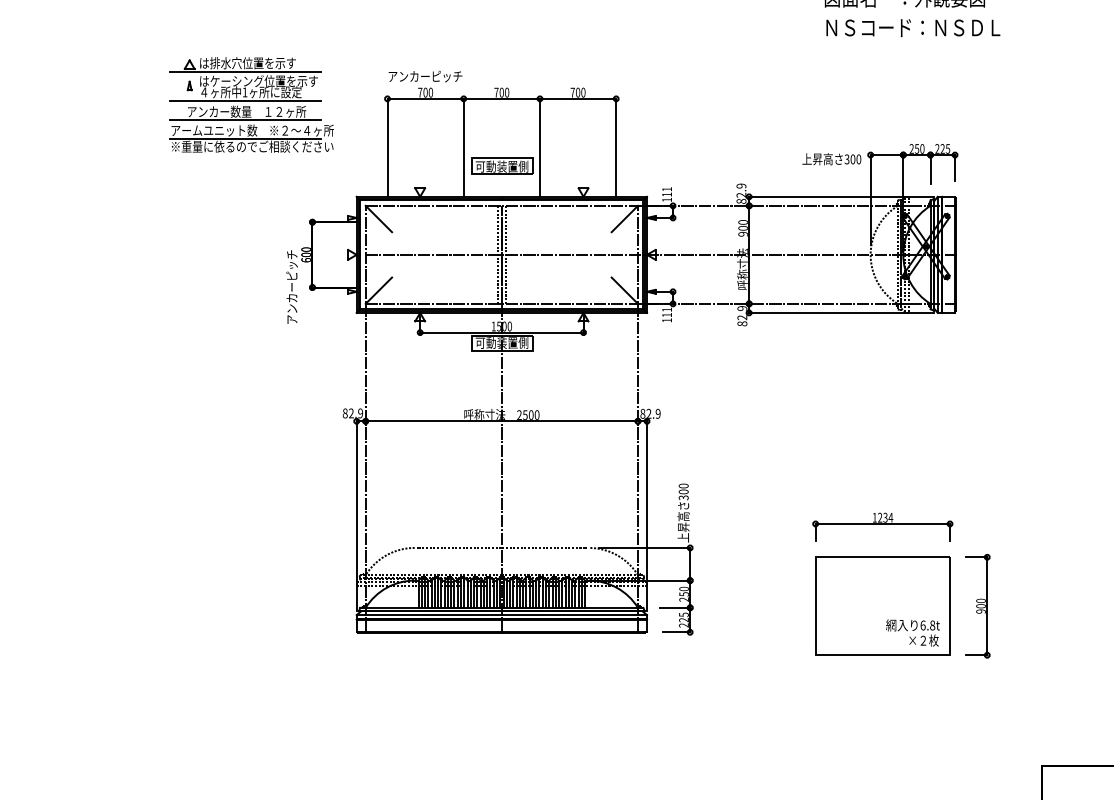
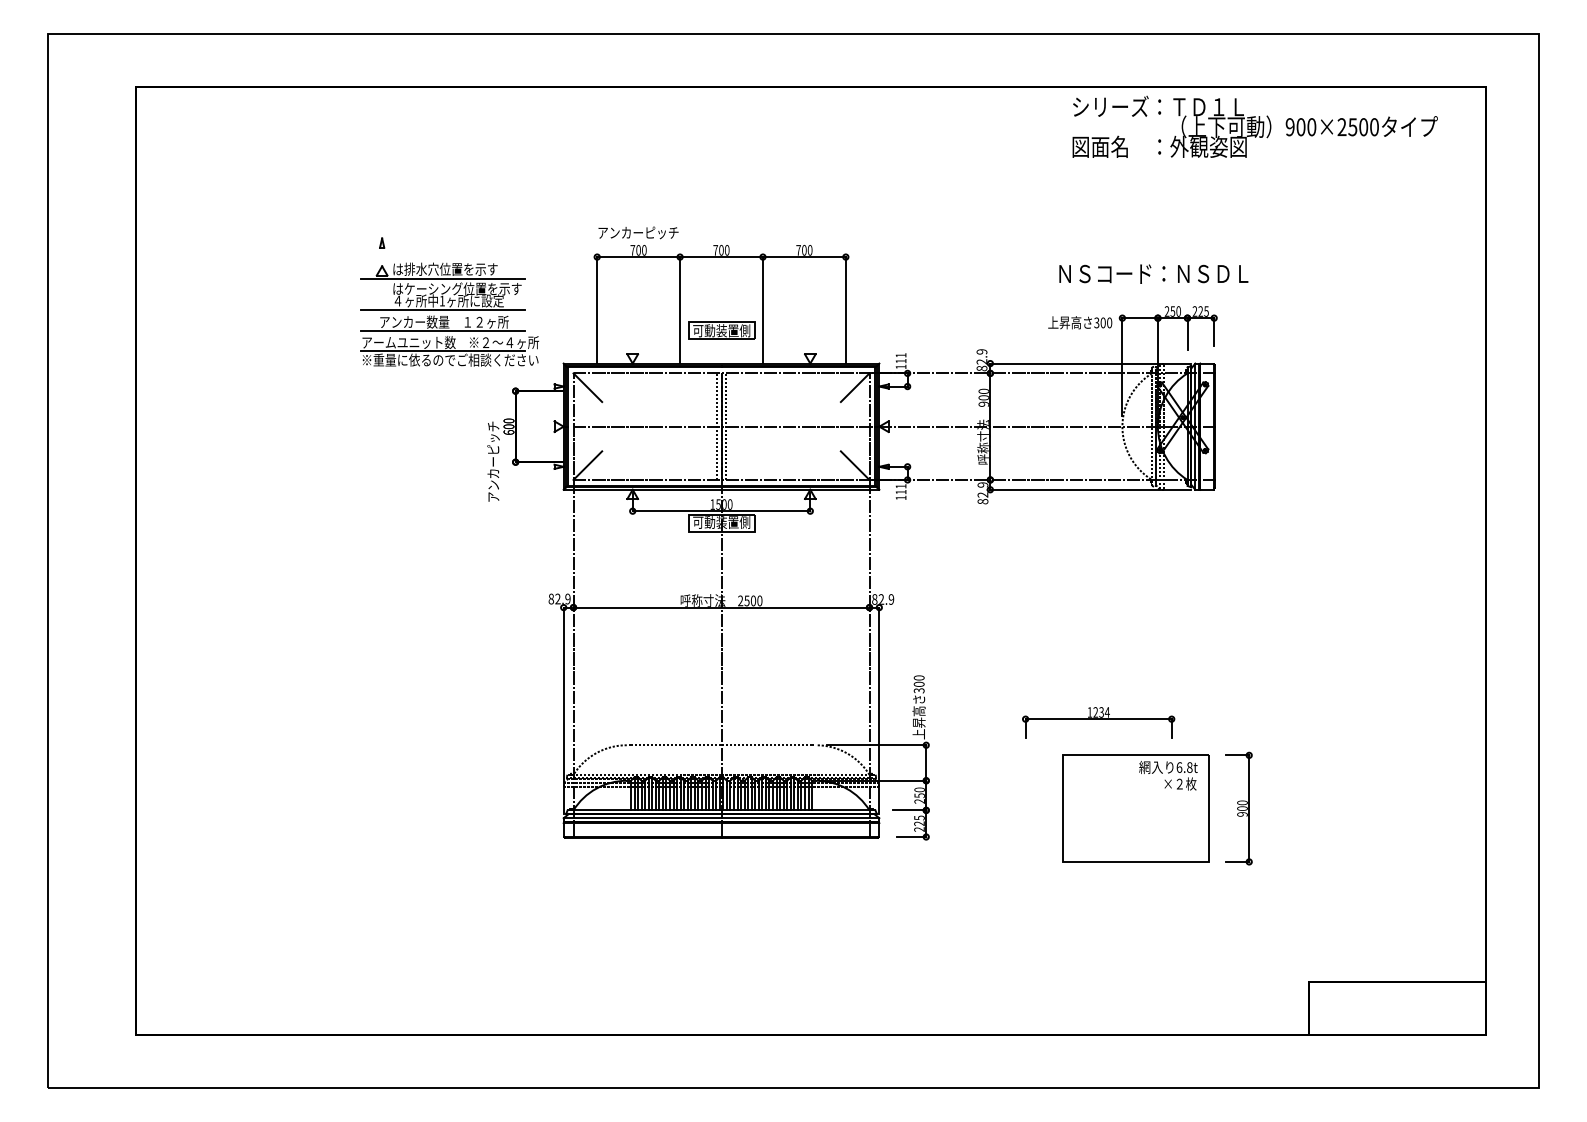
text: (913, 27) -> (1153, 273), moved
part: (251, 104) -> (449, 314), moved
part: (882, 527) -> (1098, 722), moved
text: (913, 632) -> (1168, 775), moved

